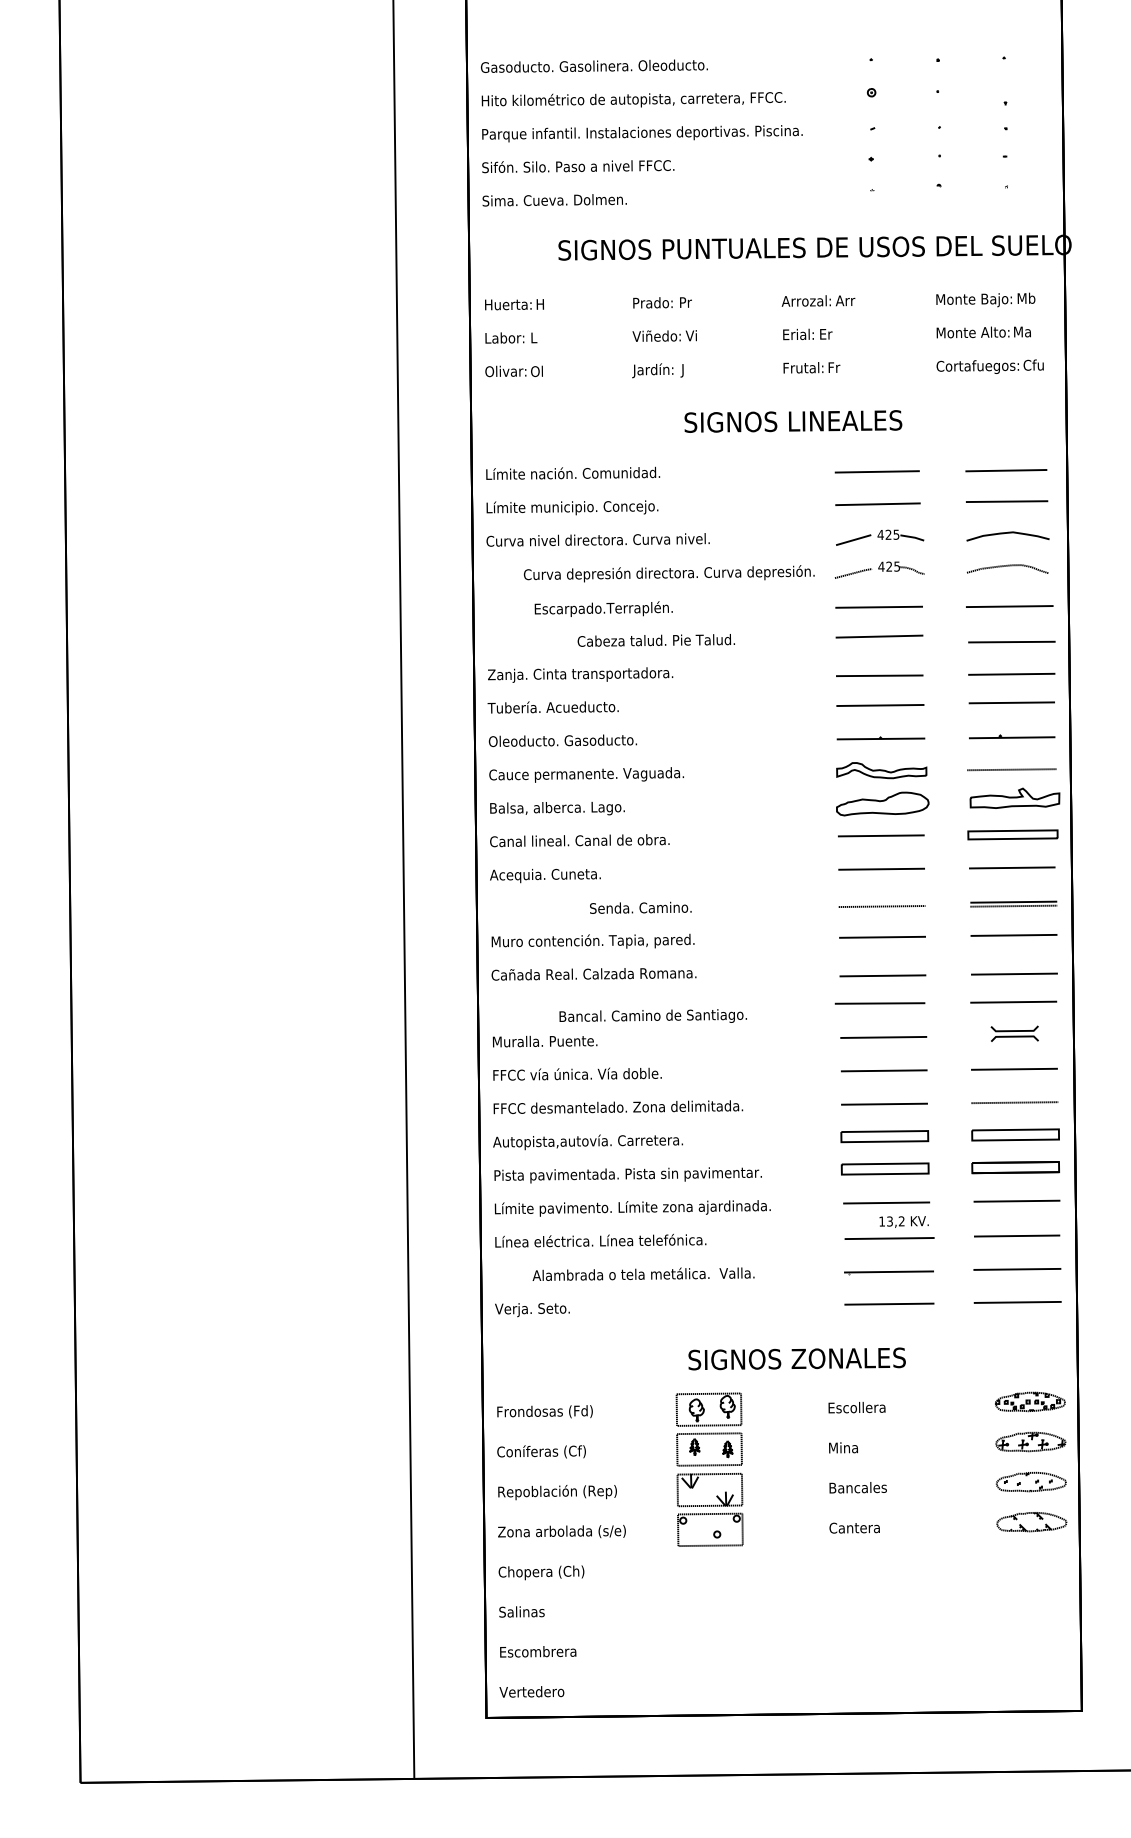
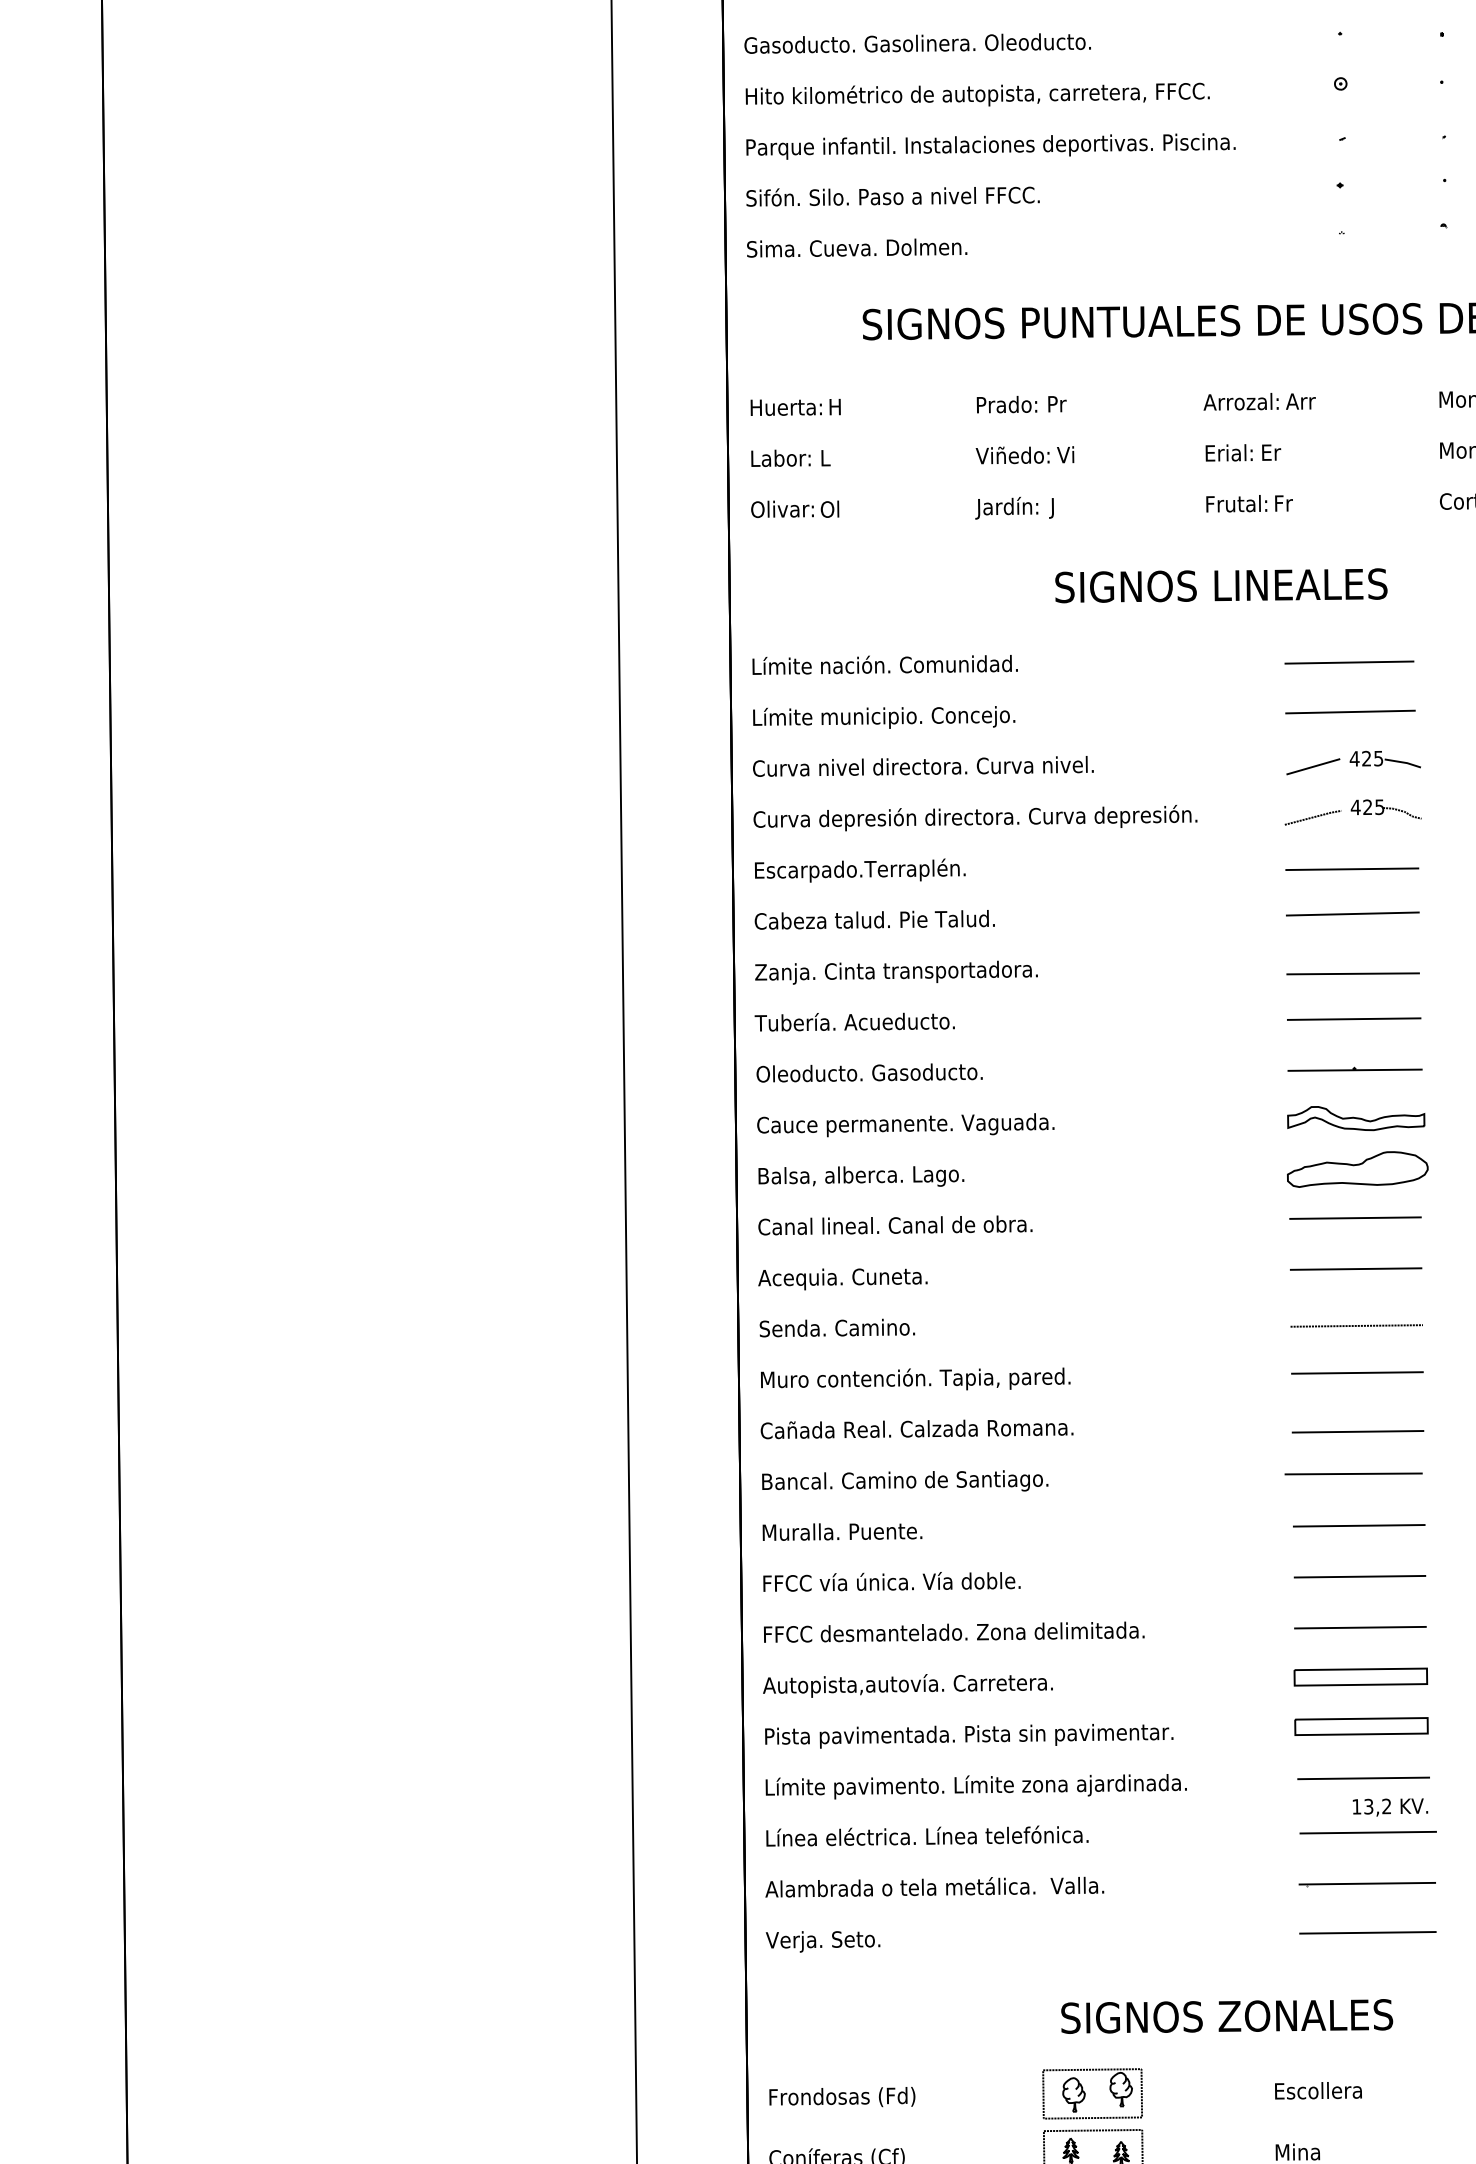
text: (668, 573) -> (974, 817), moved
text: (603, 608) -> (859, 869), moved
text: (655, 640) -> (873, 919), moved
text: (640, 907) -> (836, 1327), moved
text: (652, 1015) -> (904, 1480), moved
text: (643, 1273) -> (934, 1886), moved

